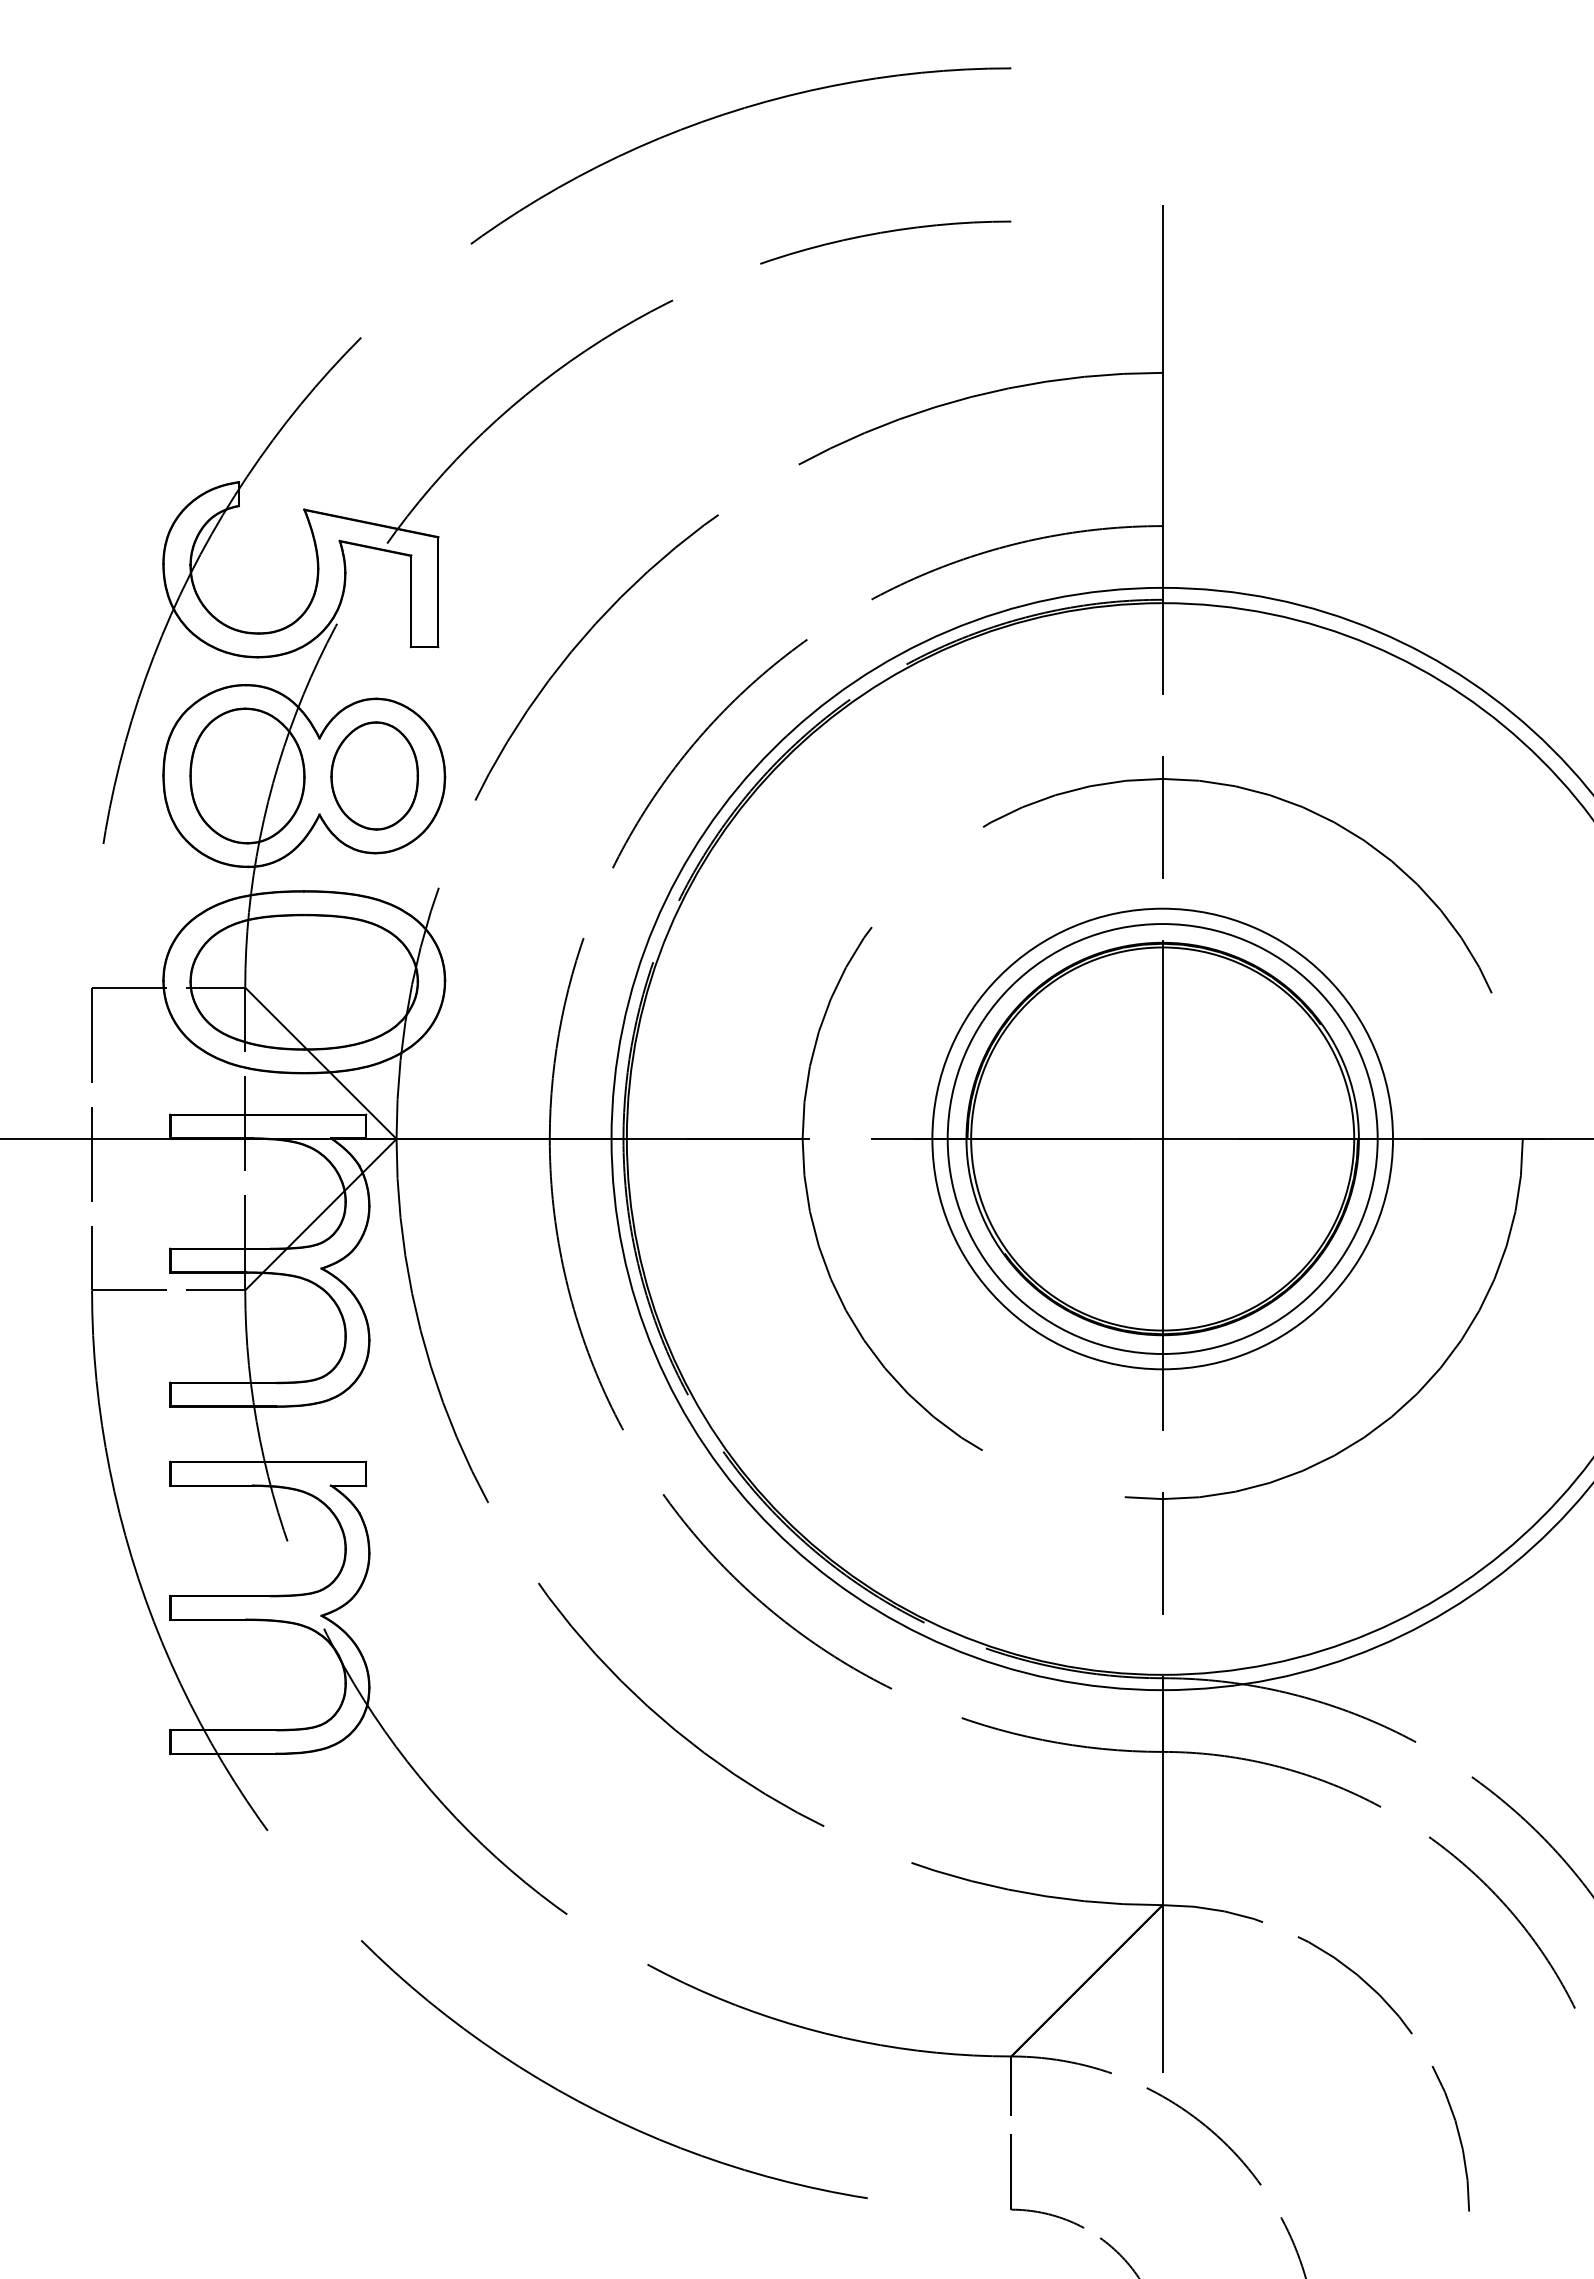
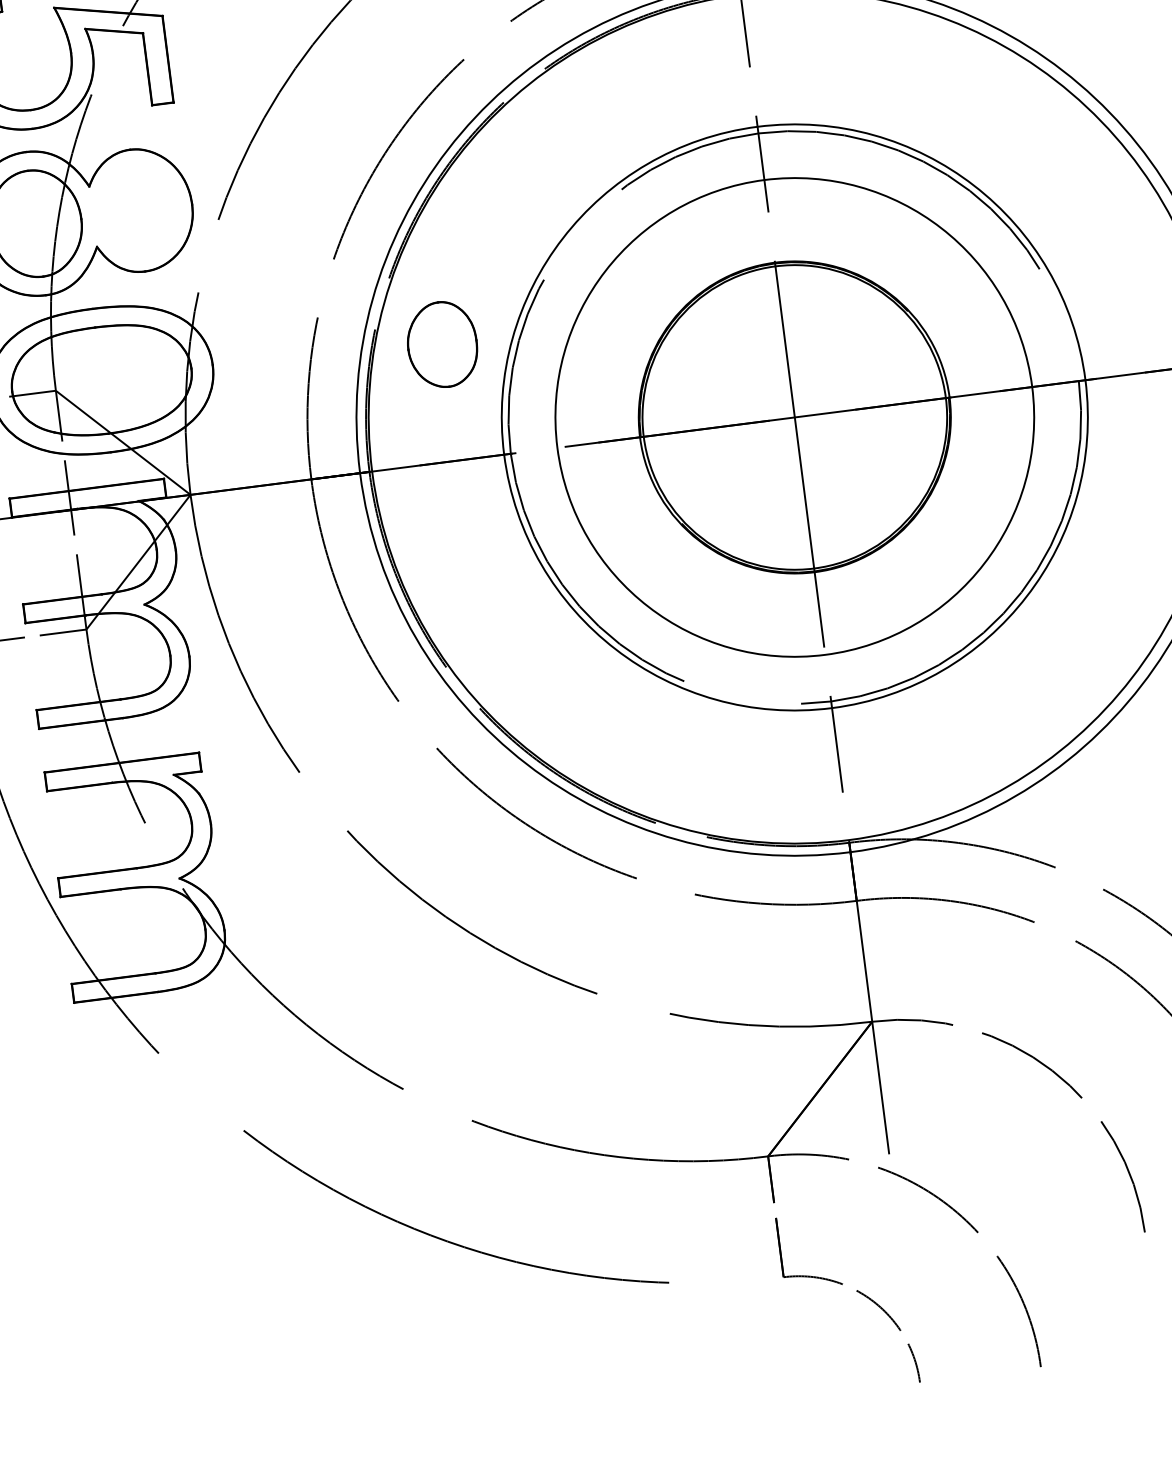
part: (374, 775) -> (442, 344), moved
circle: (1162, 1138) -> (794, 417), size x1.6
circle: (1162, 1139) -> (794, 417), size x1.4

